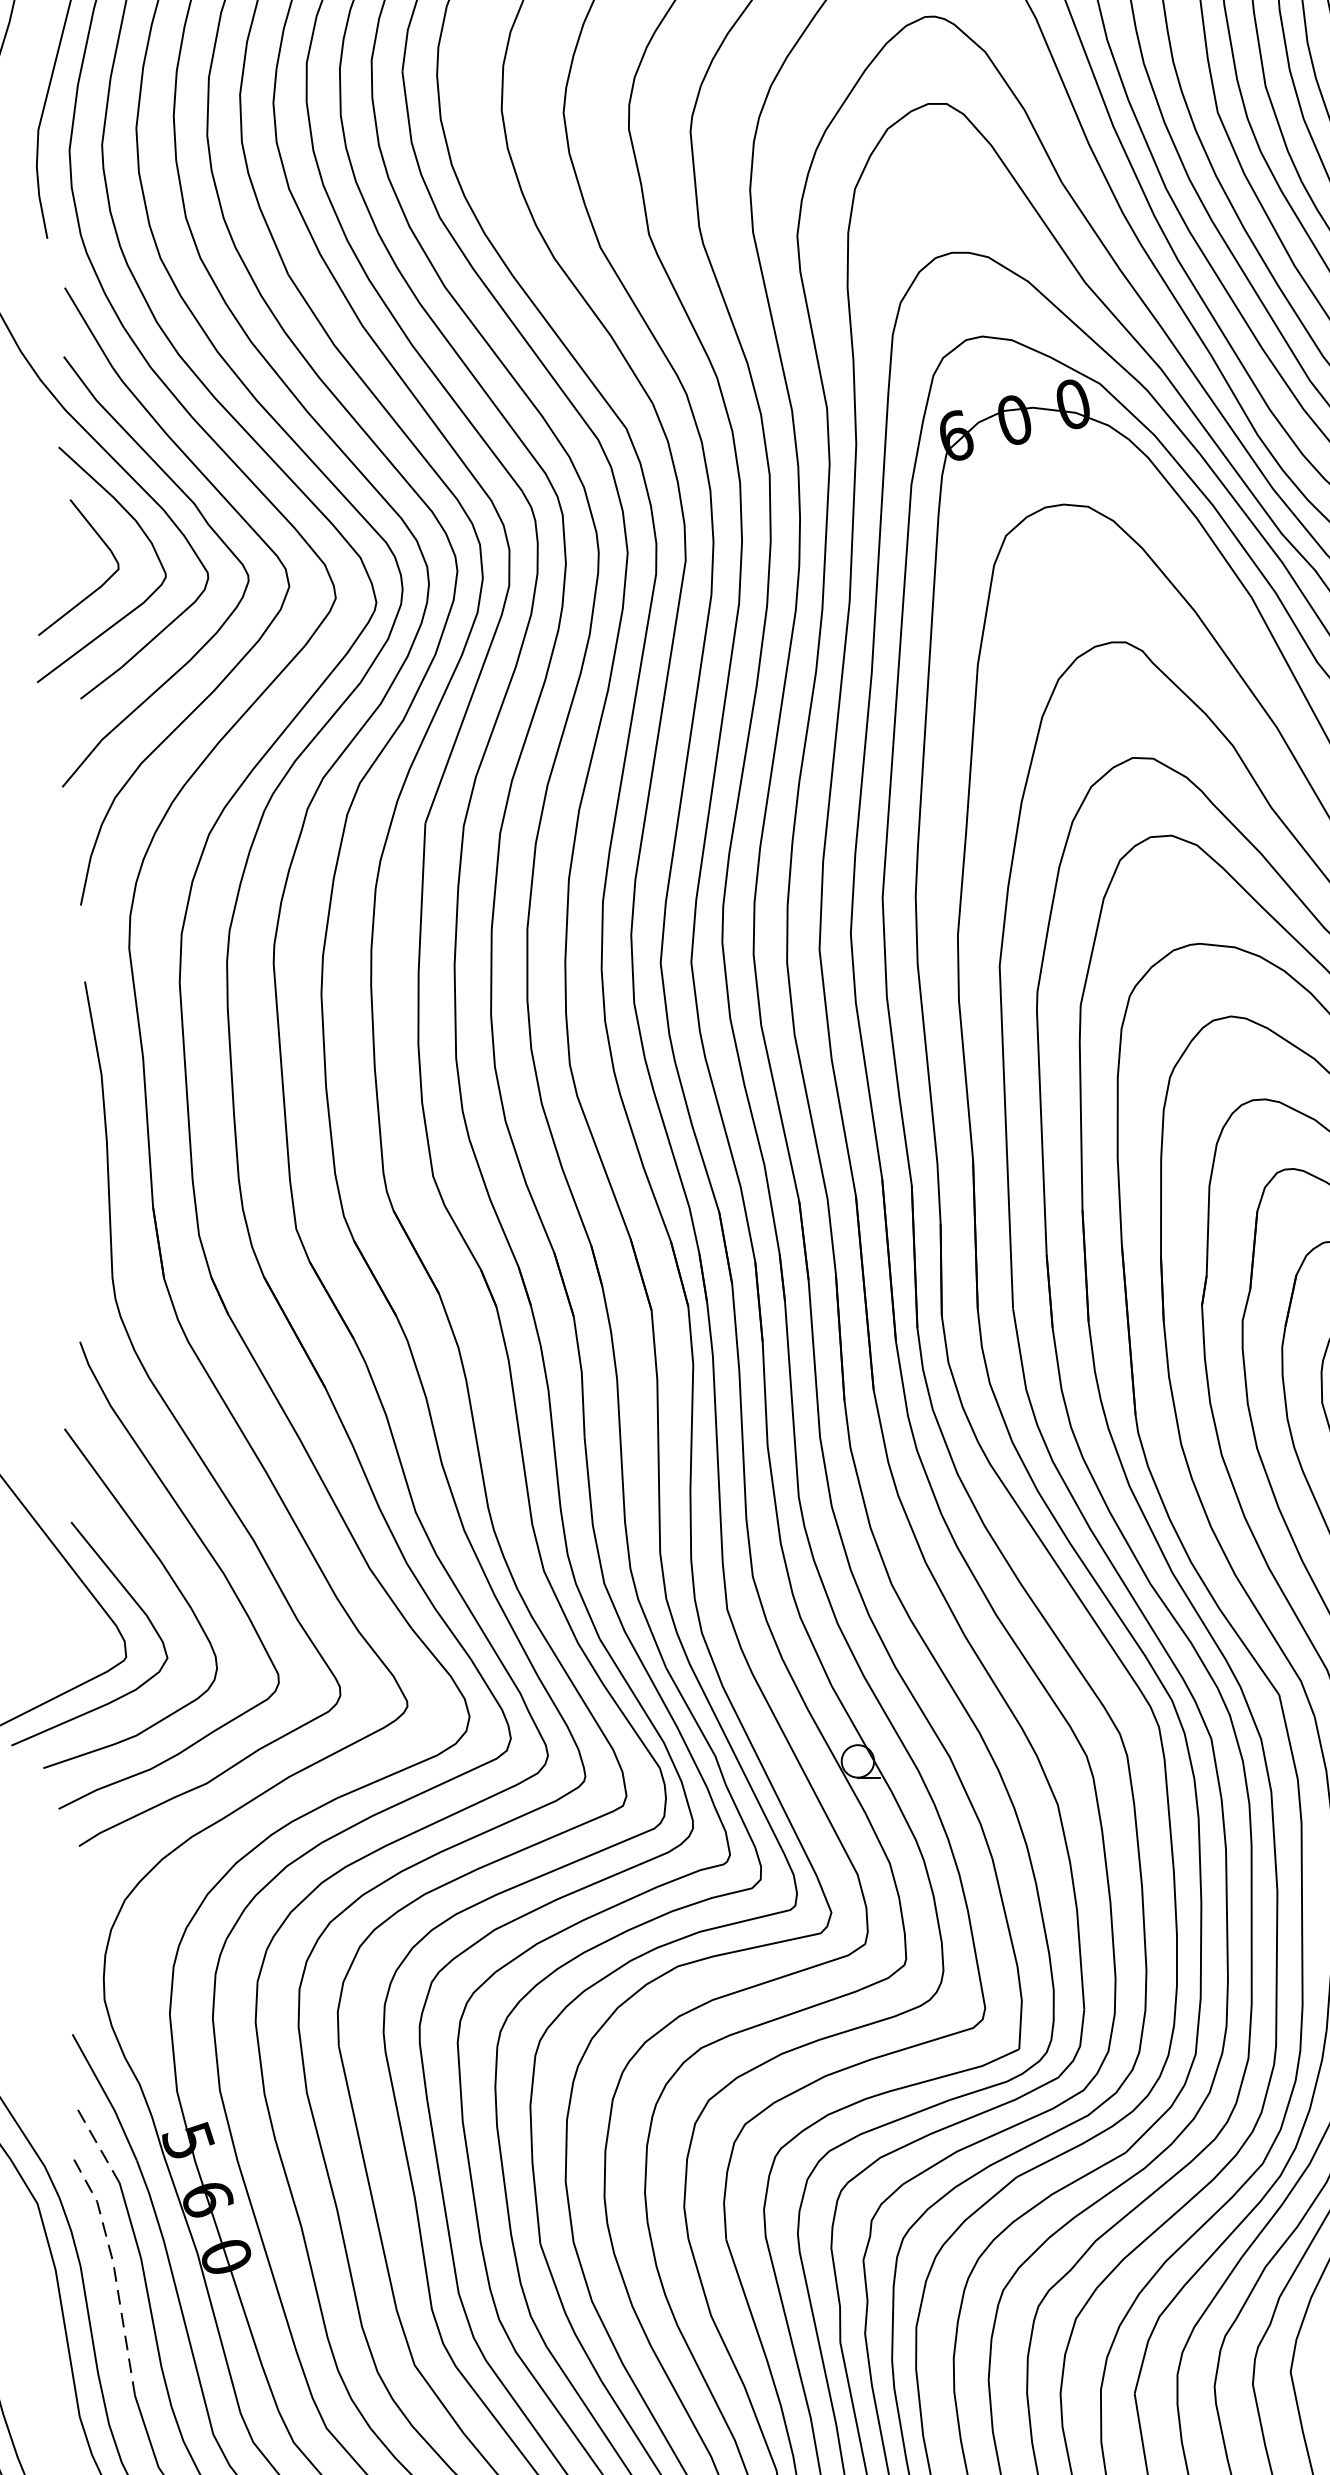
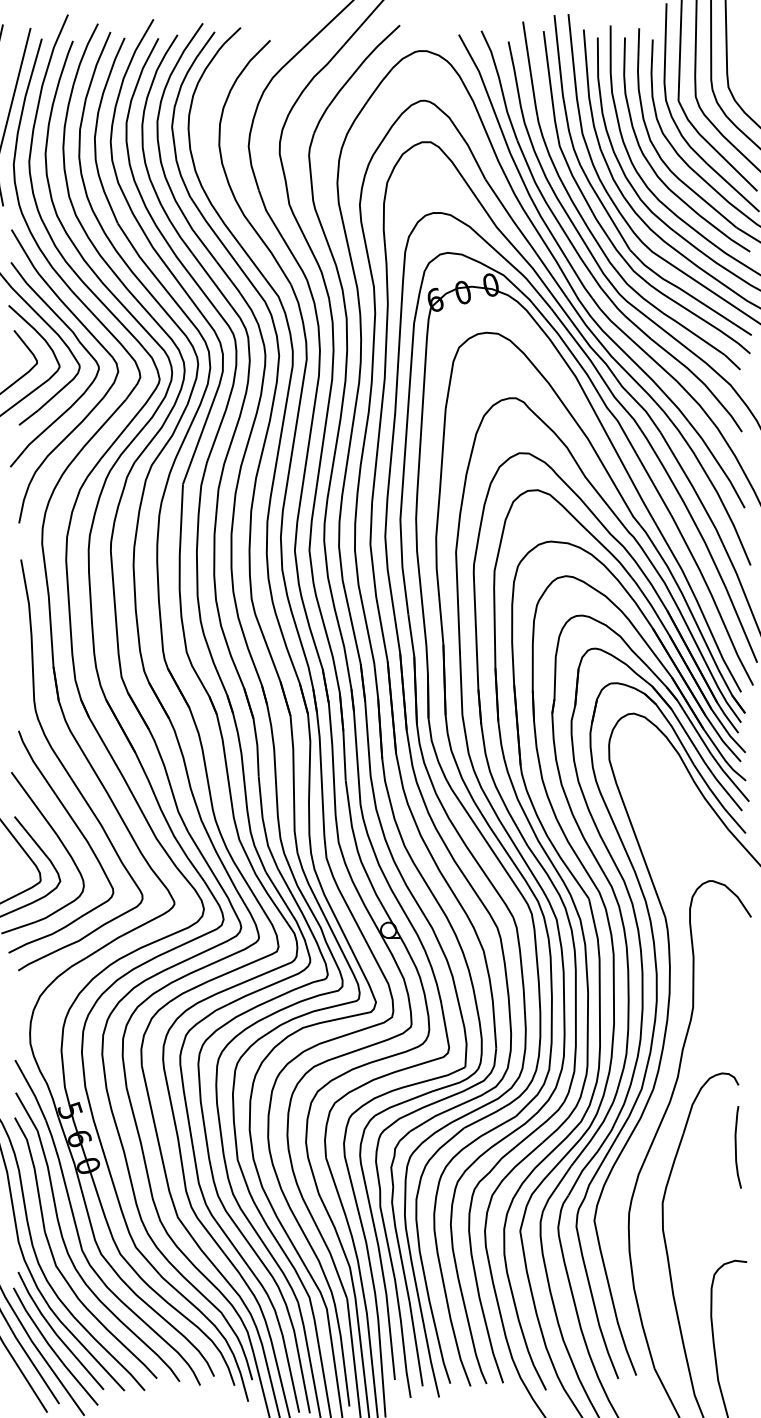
line: (96, 2142) -> (26, 1111), dashed -> solid
line: (115, 2268) -> (35, 1171), dashed -> solid

